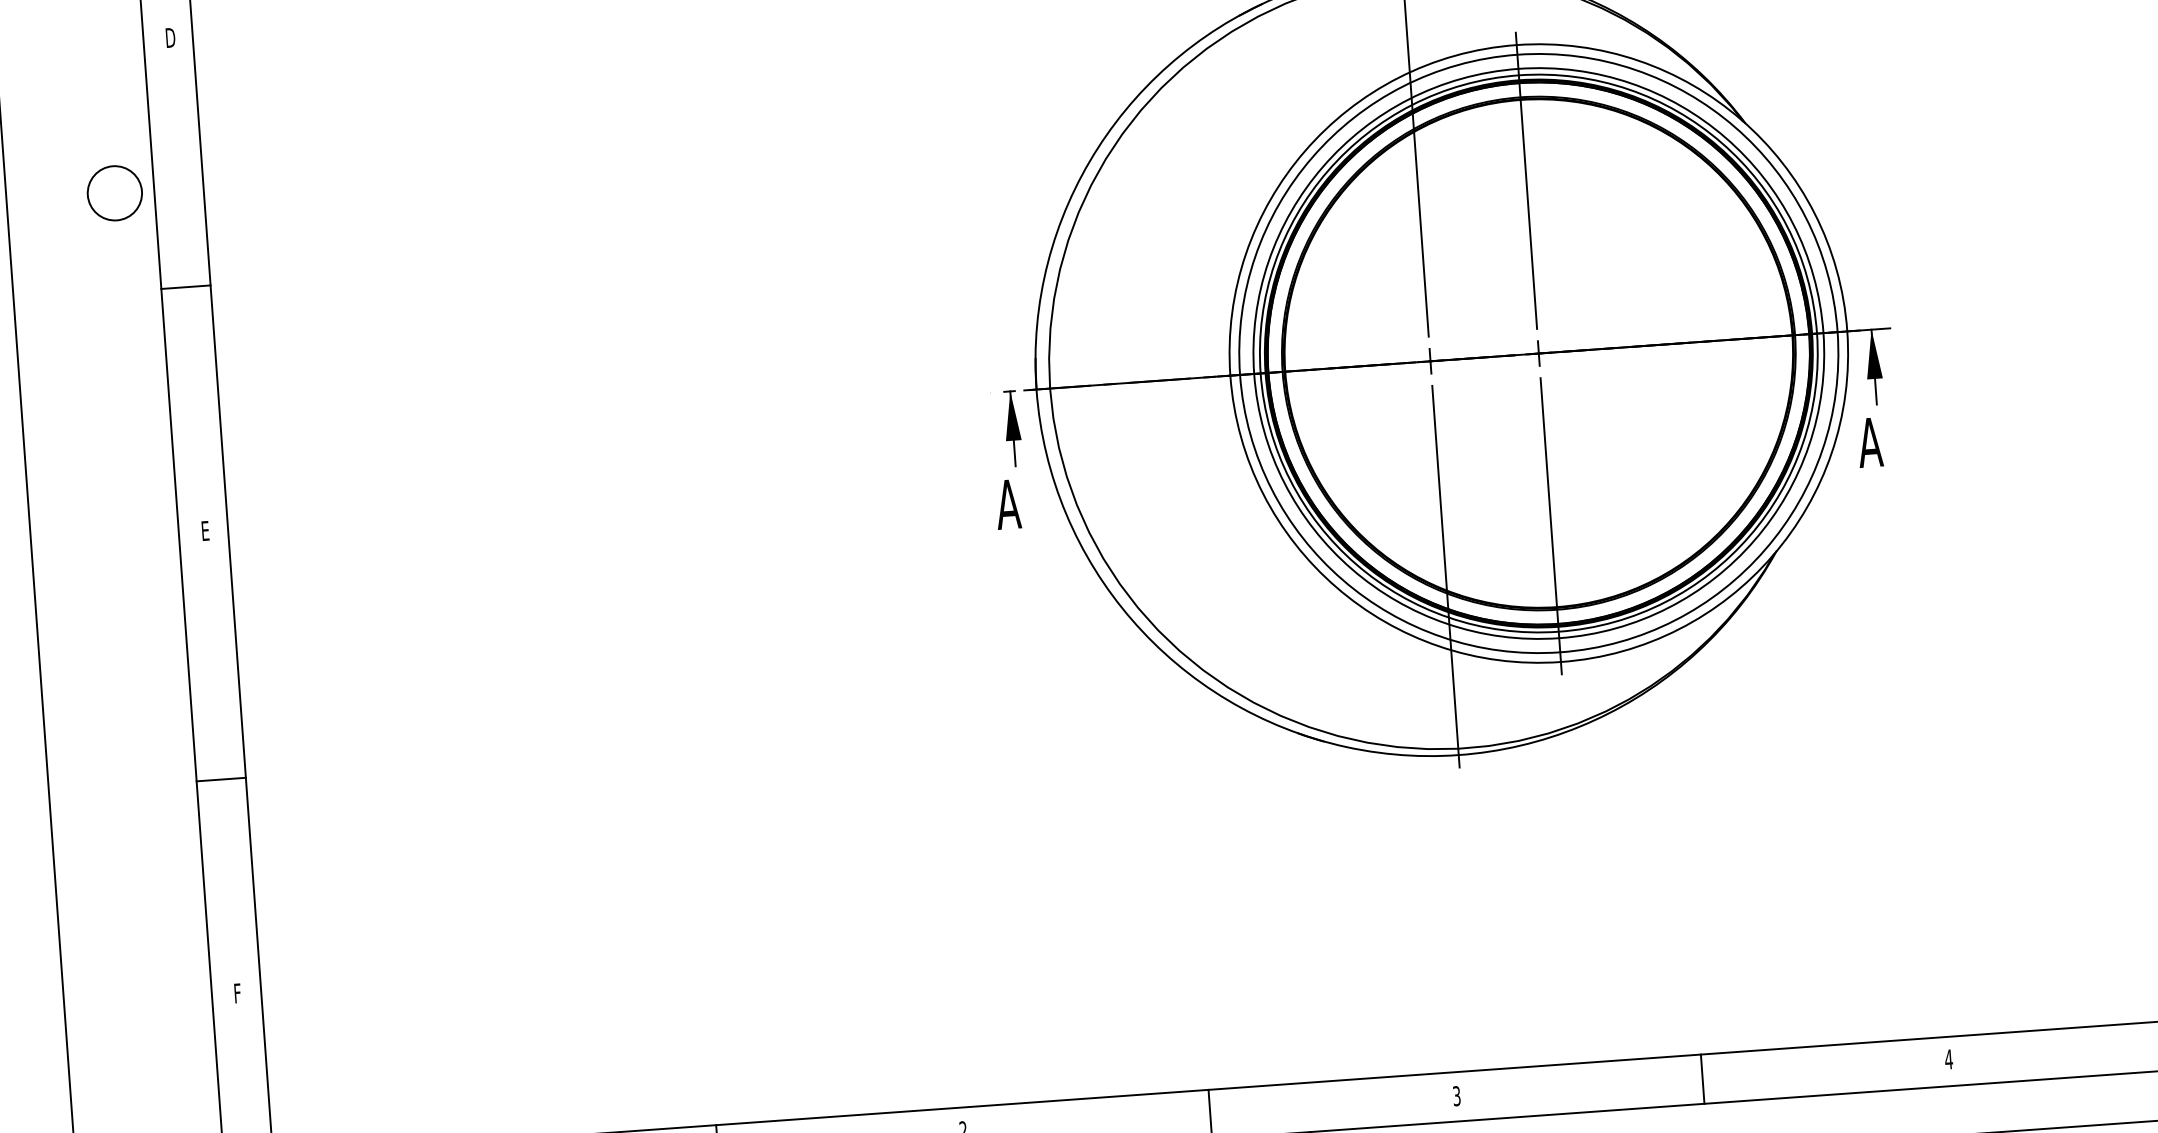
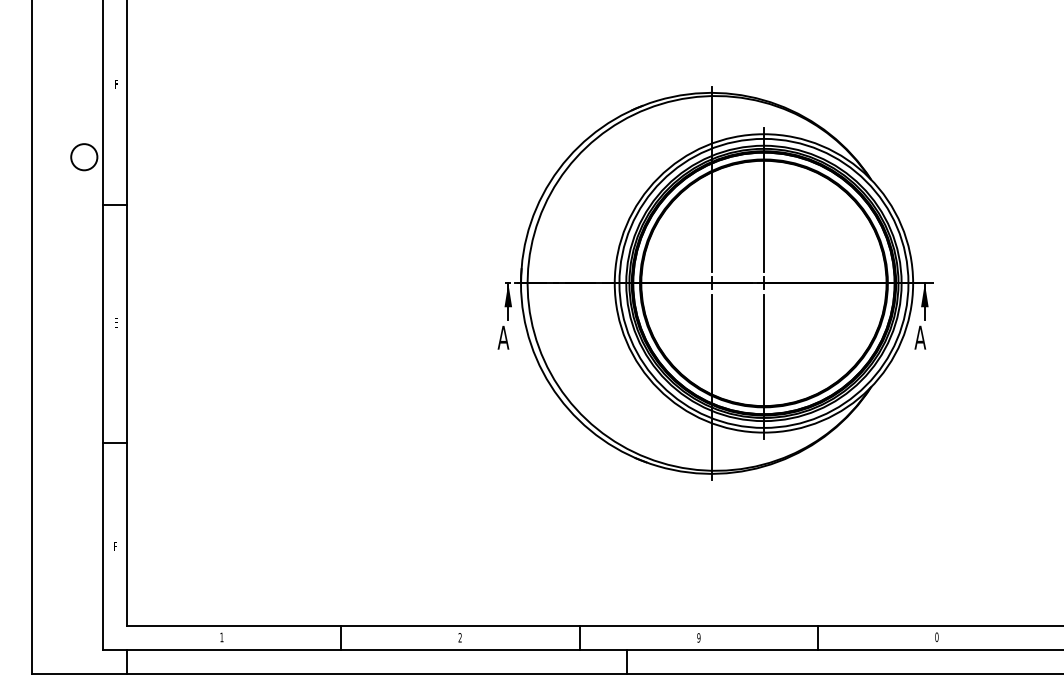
text: (170, 38) -> (116, 84), D -> F
text: (1947, 1057) -> (936, 636), 4 -> 0
text: (1455, 1095) -> (698, 637), 3 -> 9

